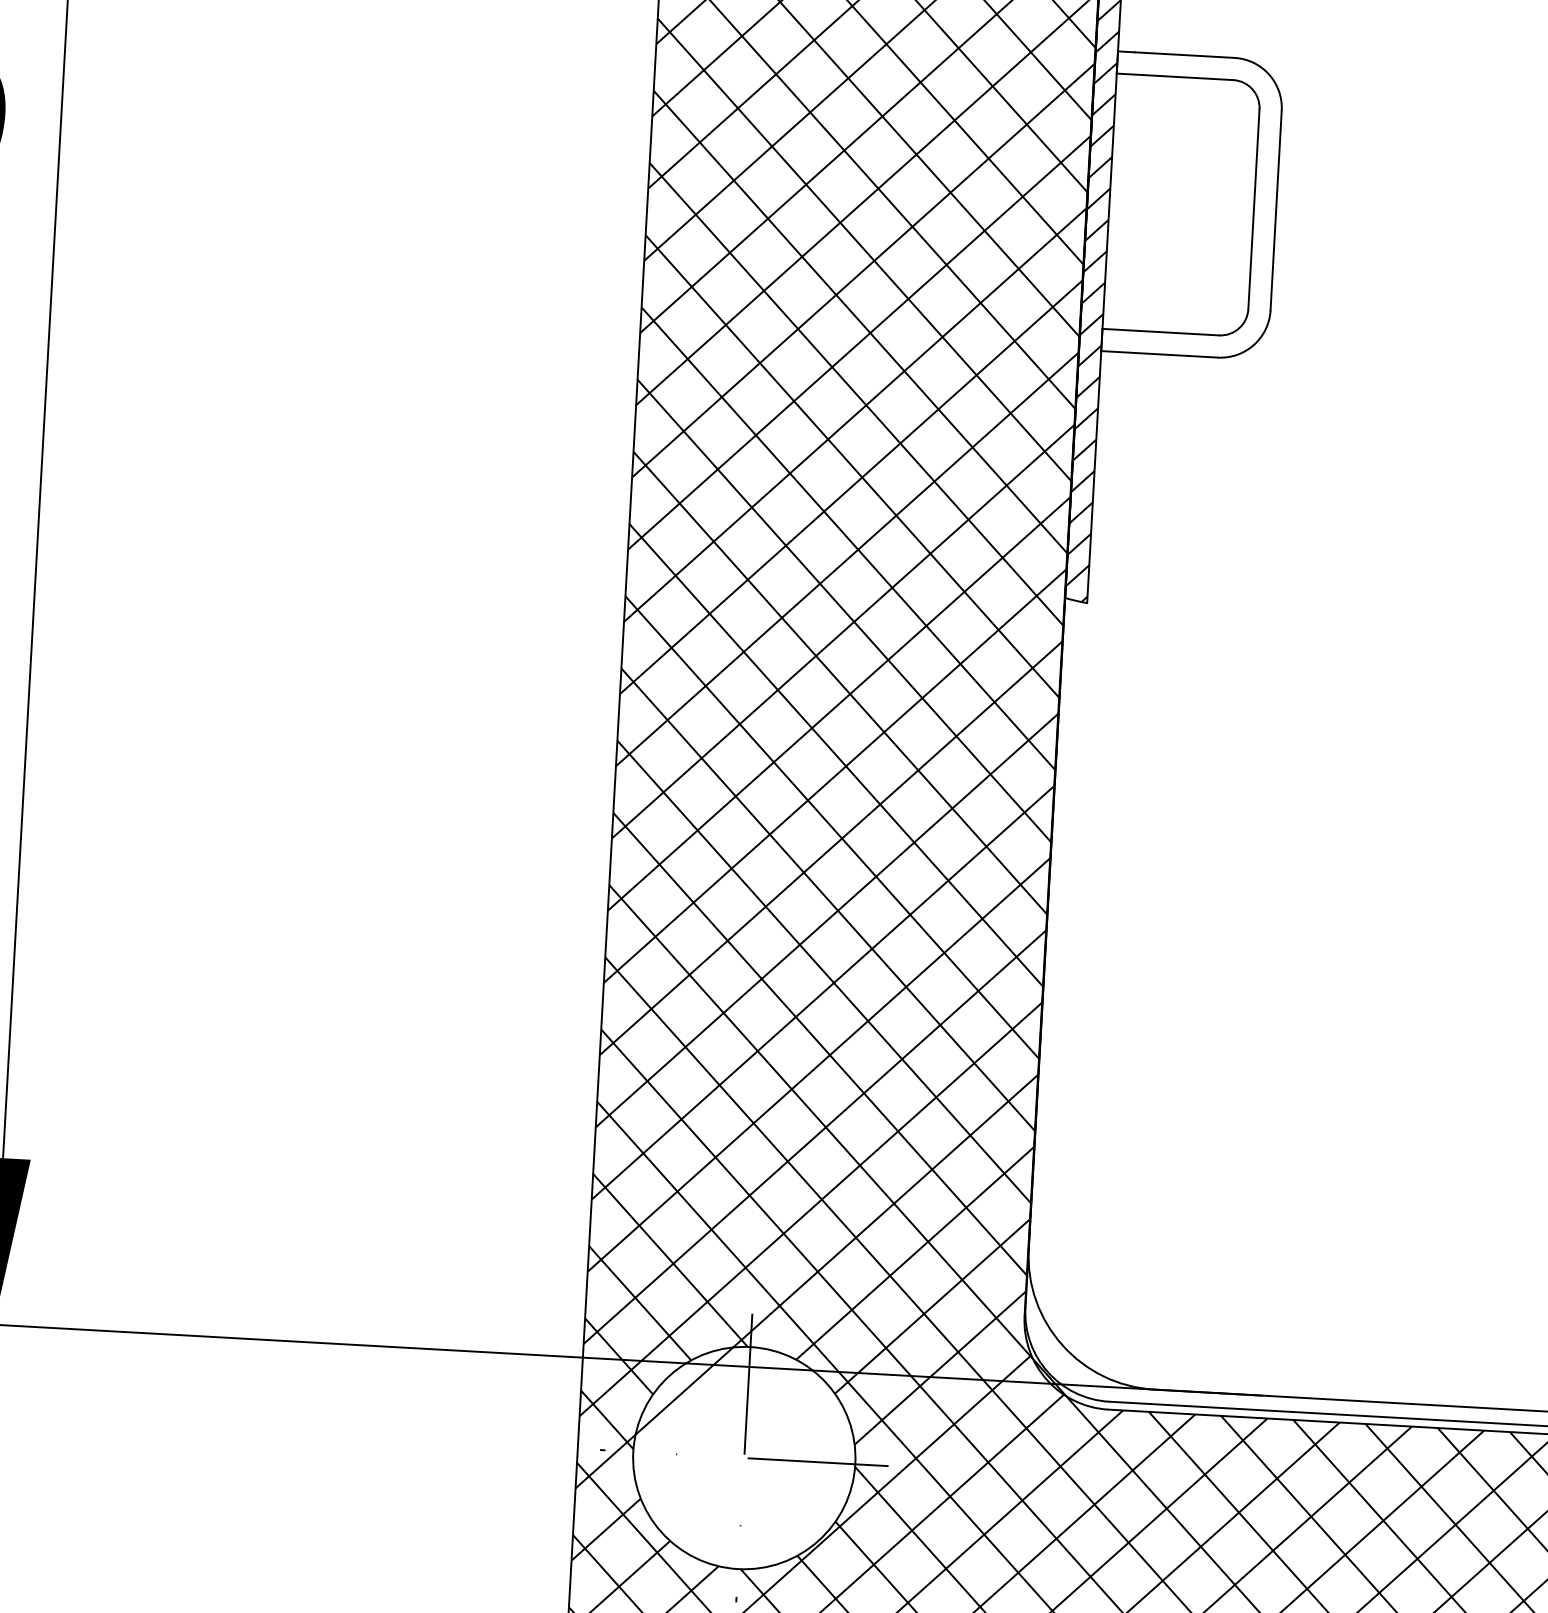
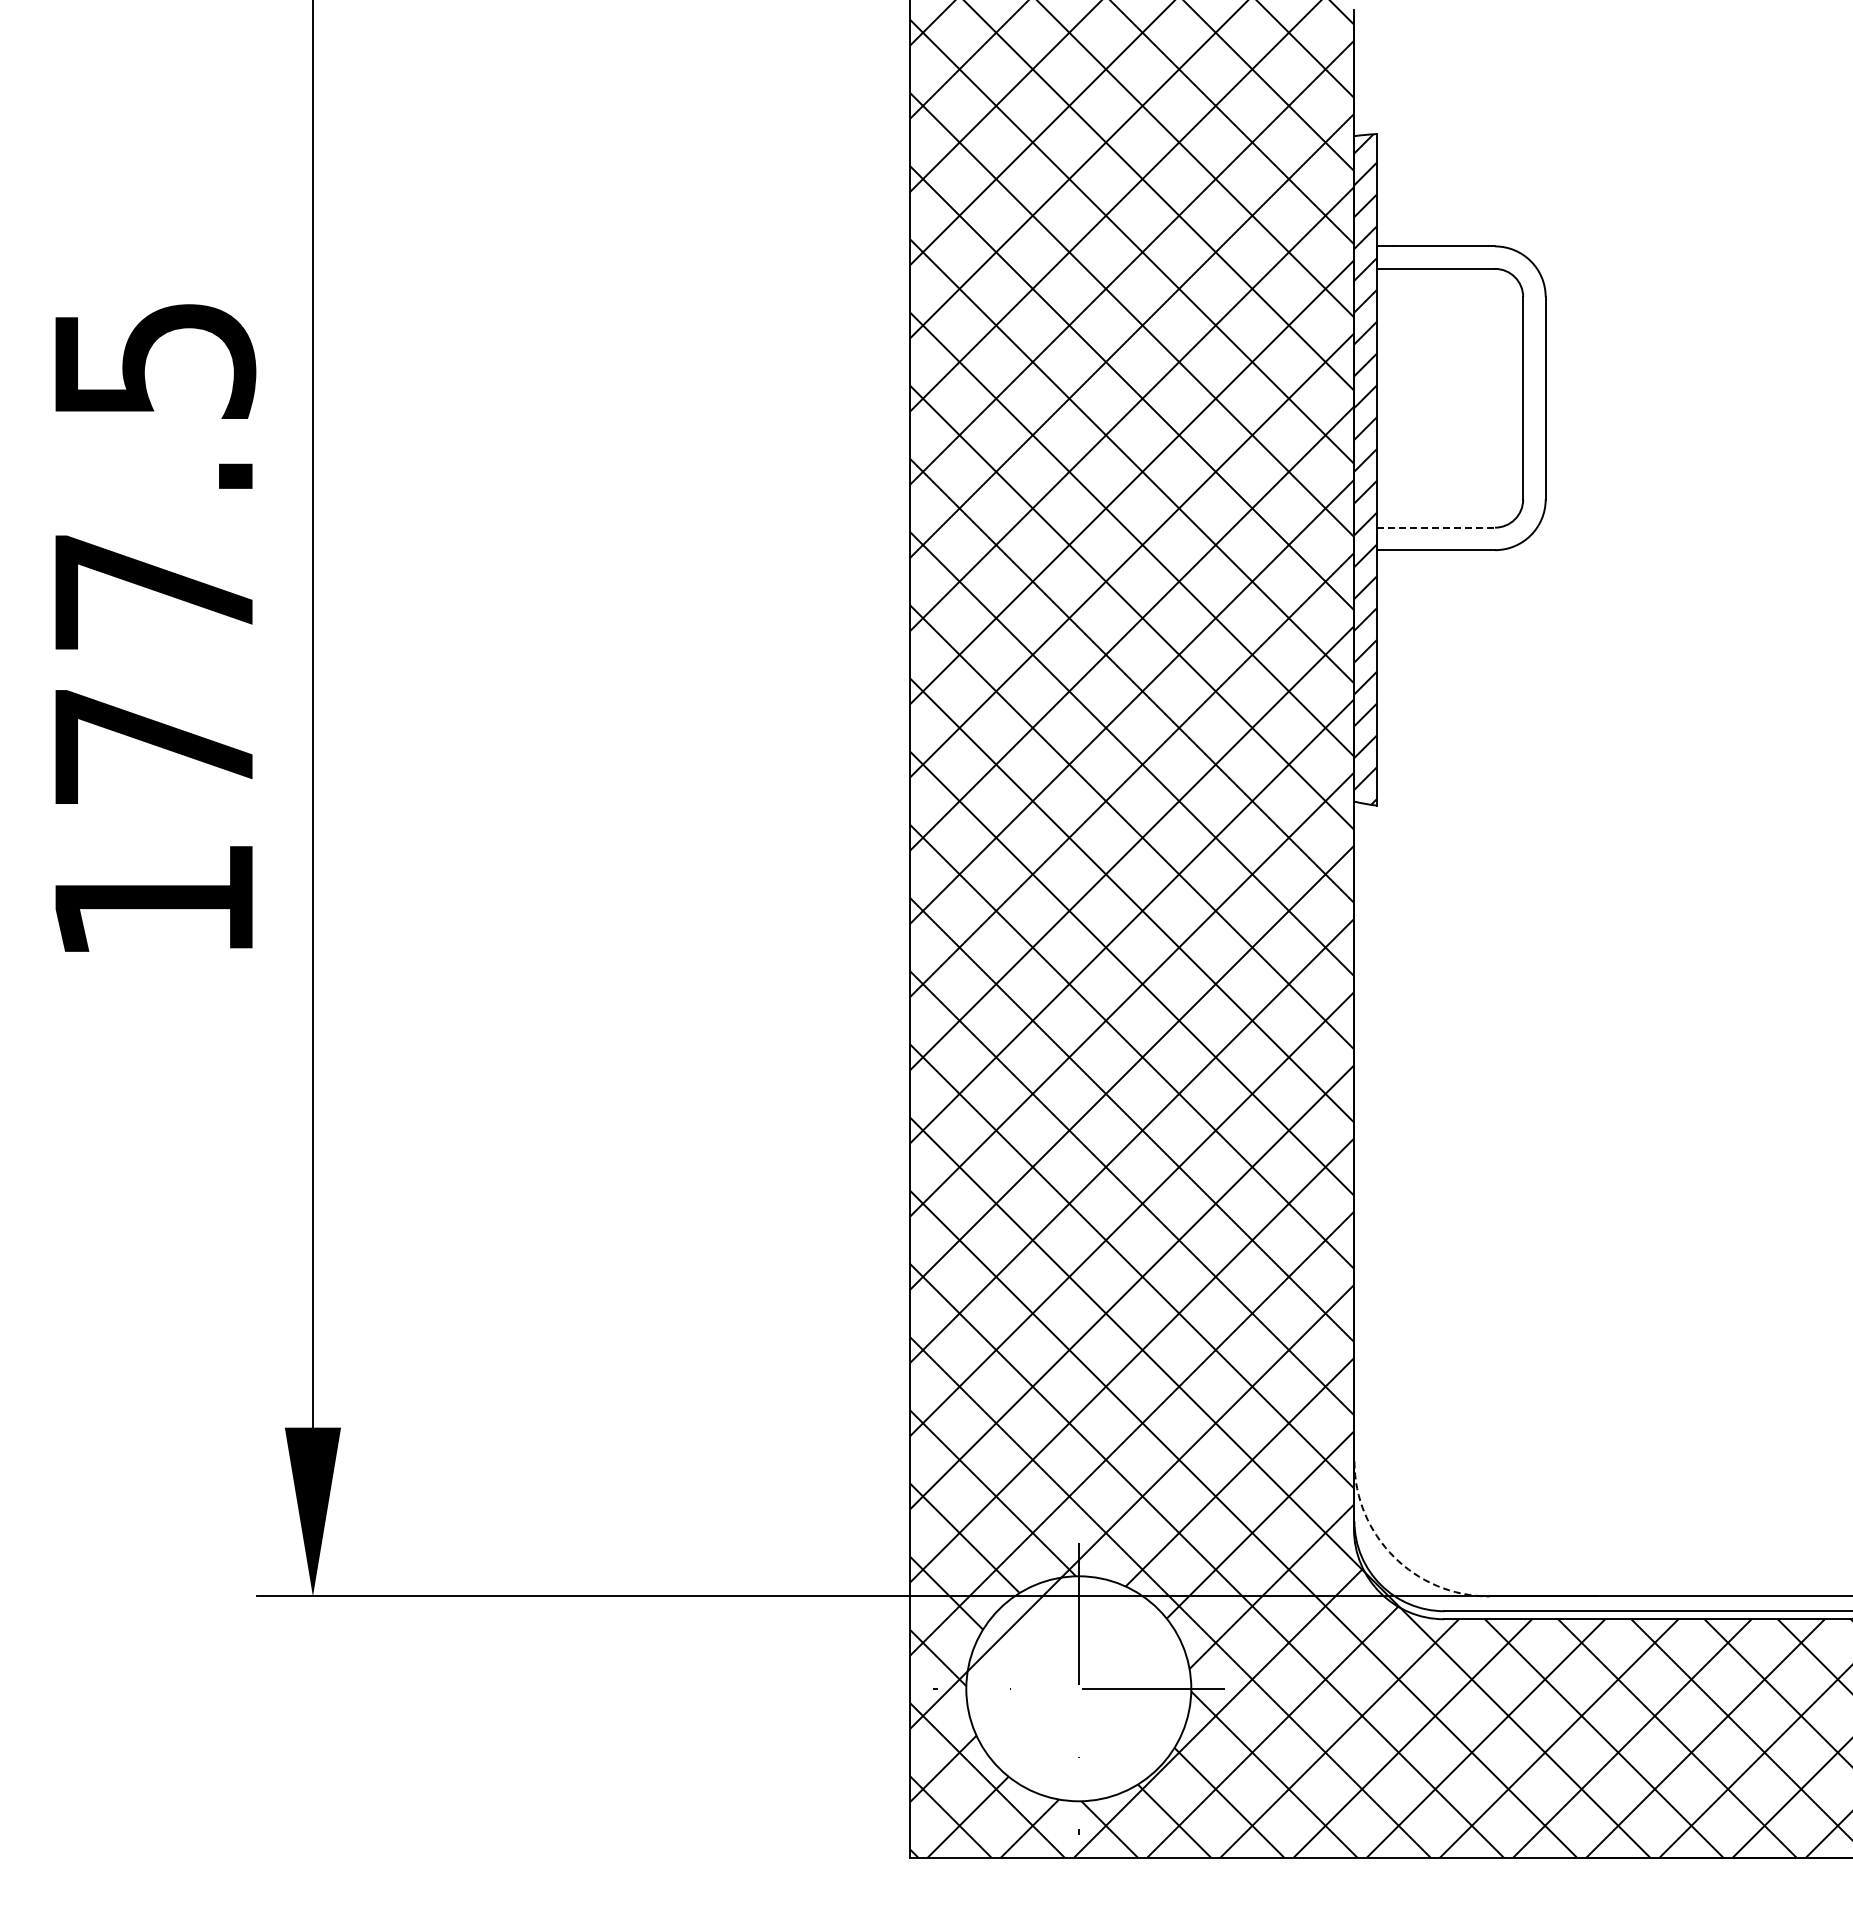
line: (1161, 332) -> (1436, 527), solid -> dashed
arc: (1062, 1344) -> (1393, 1556), solid -> dashed

